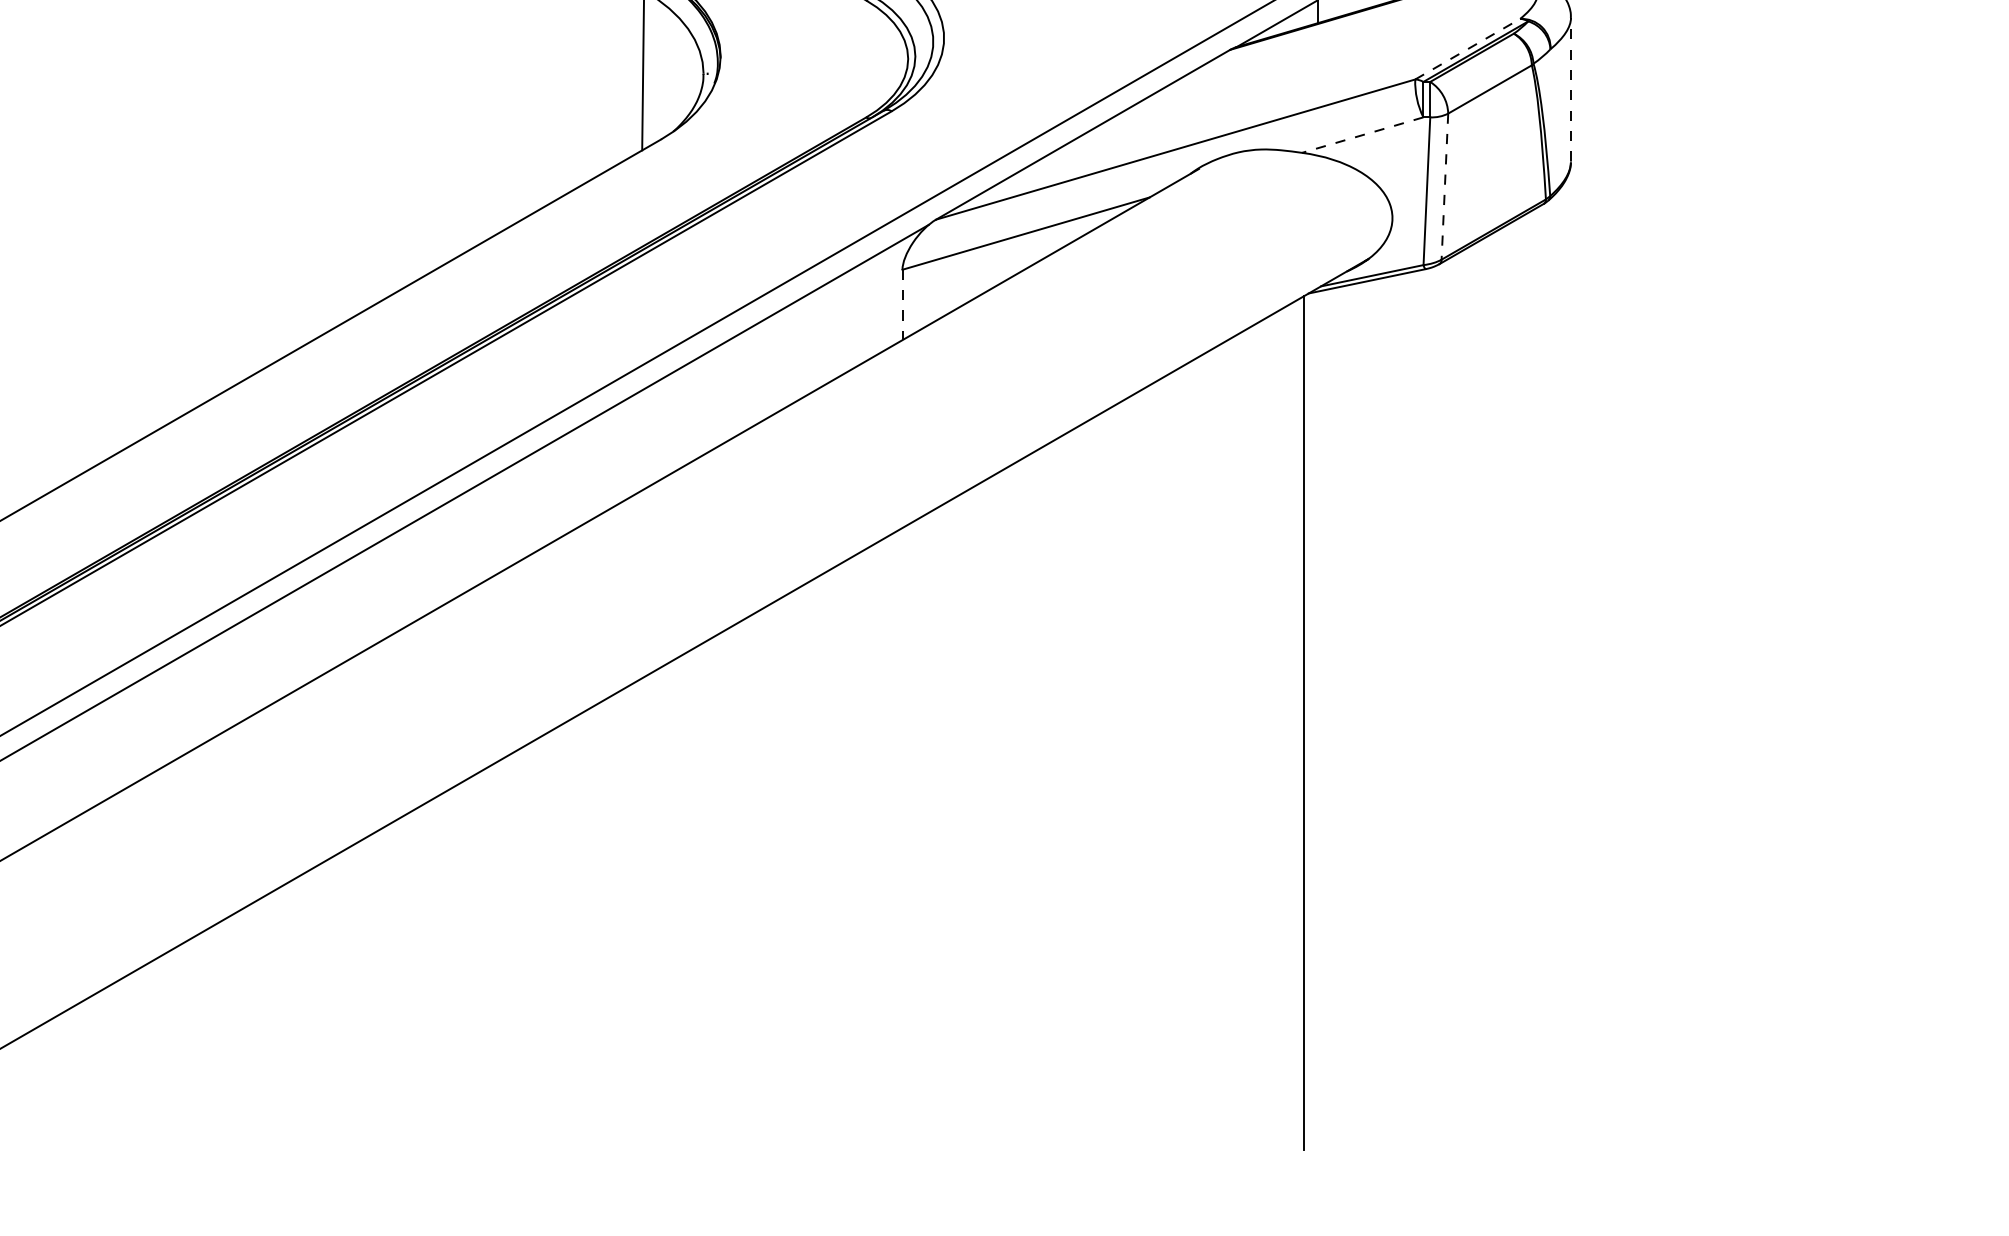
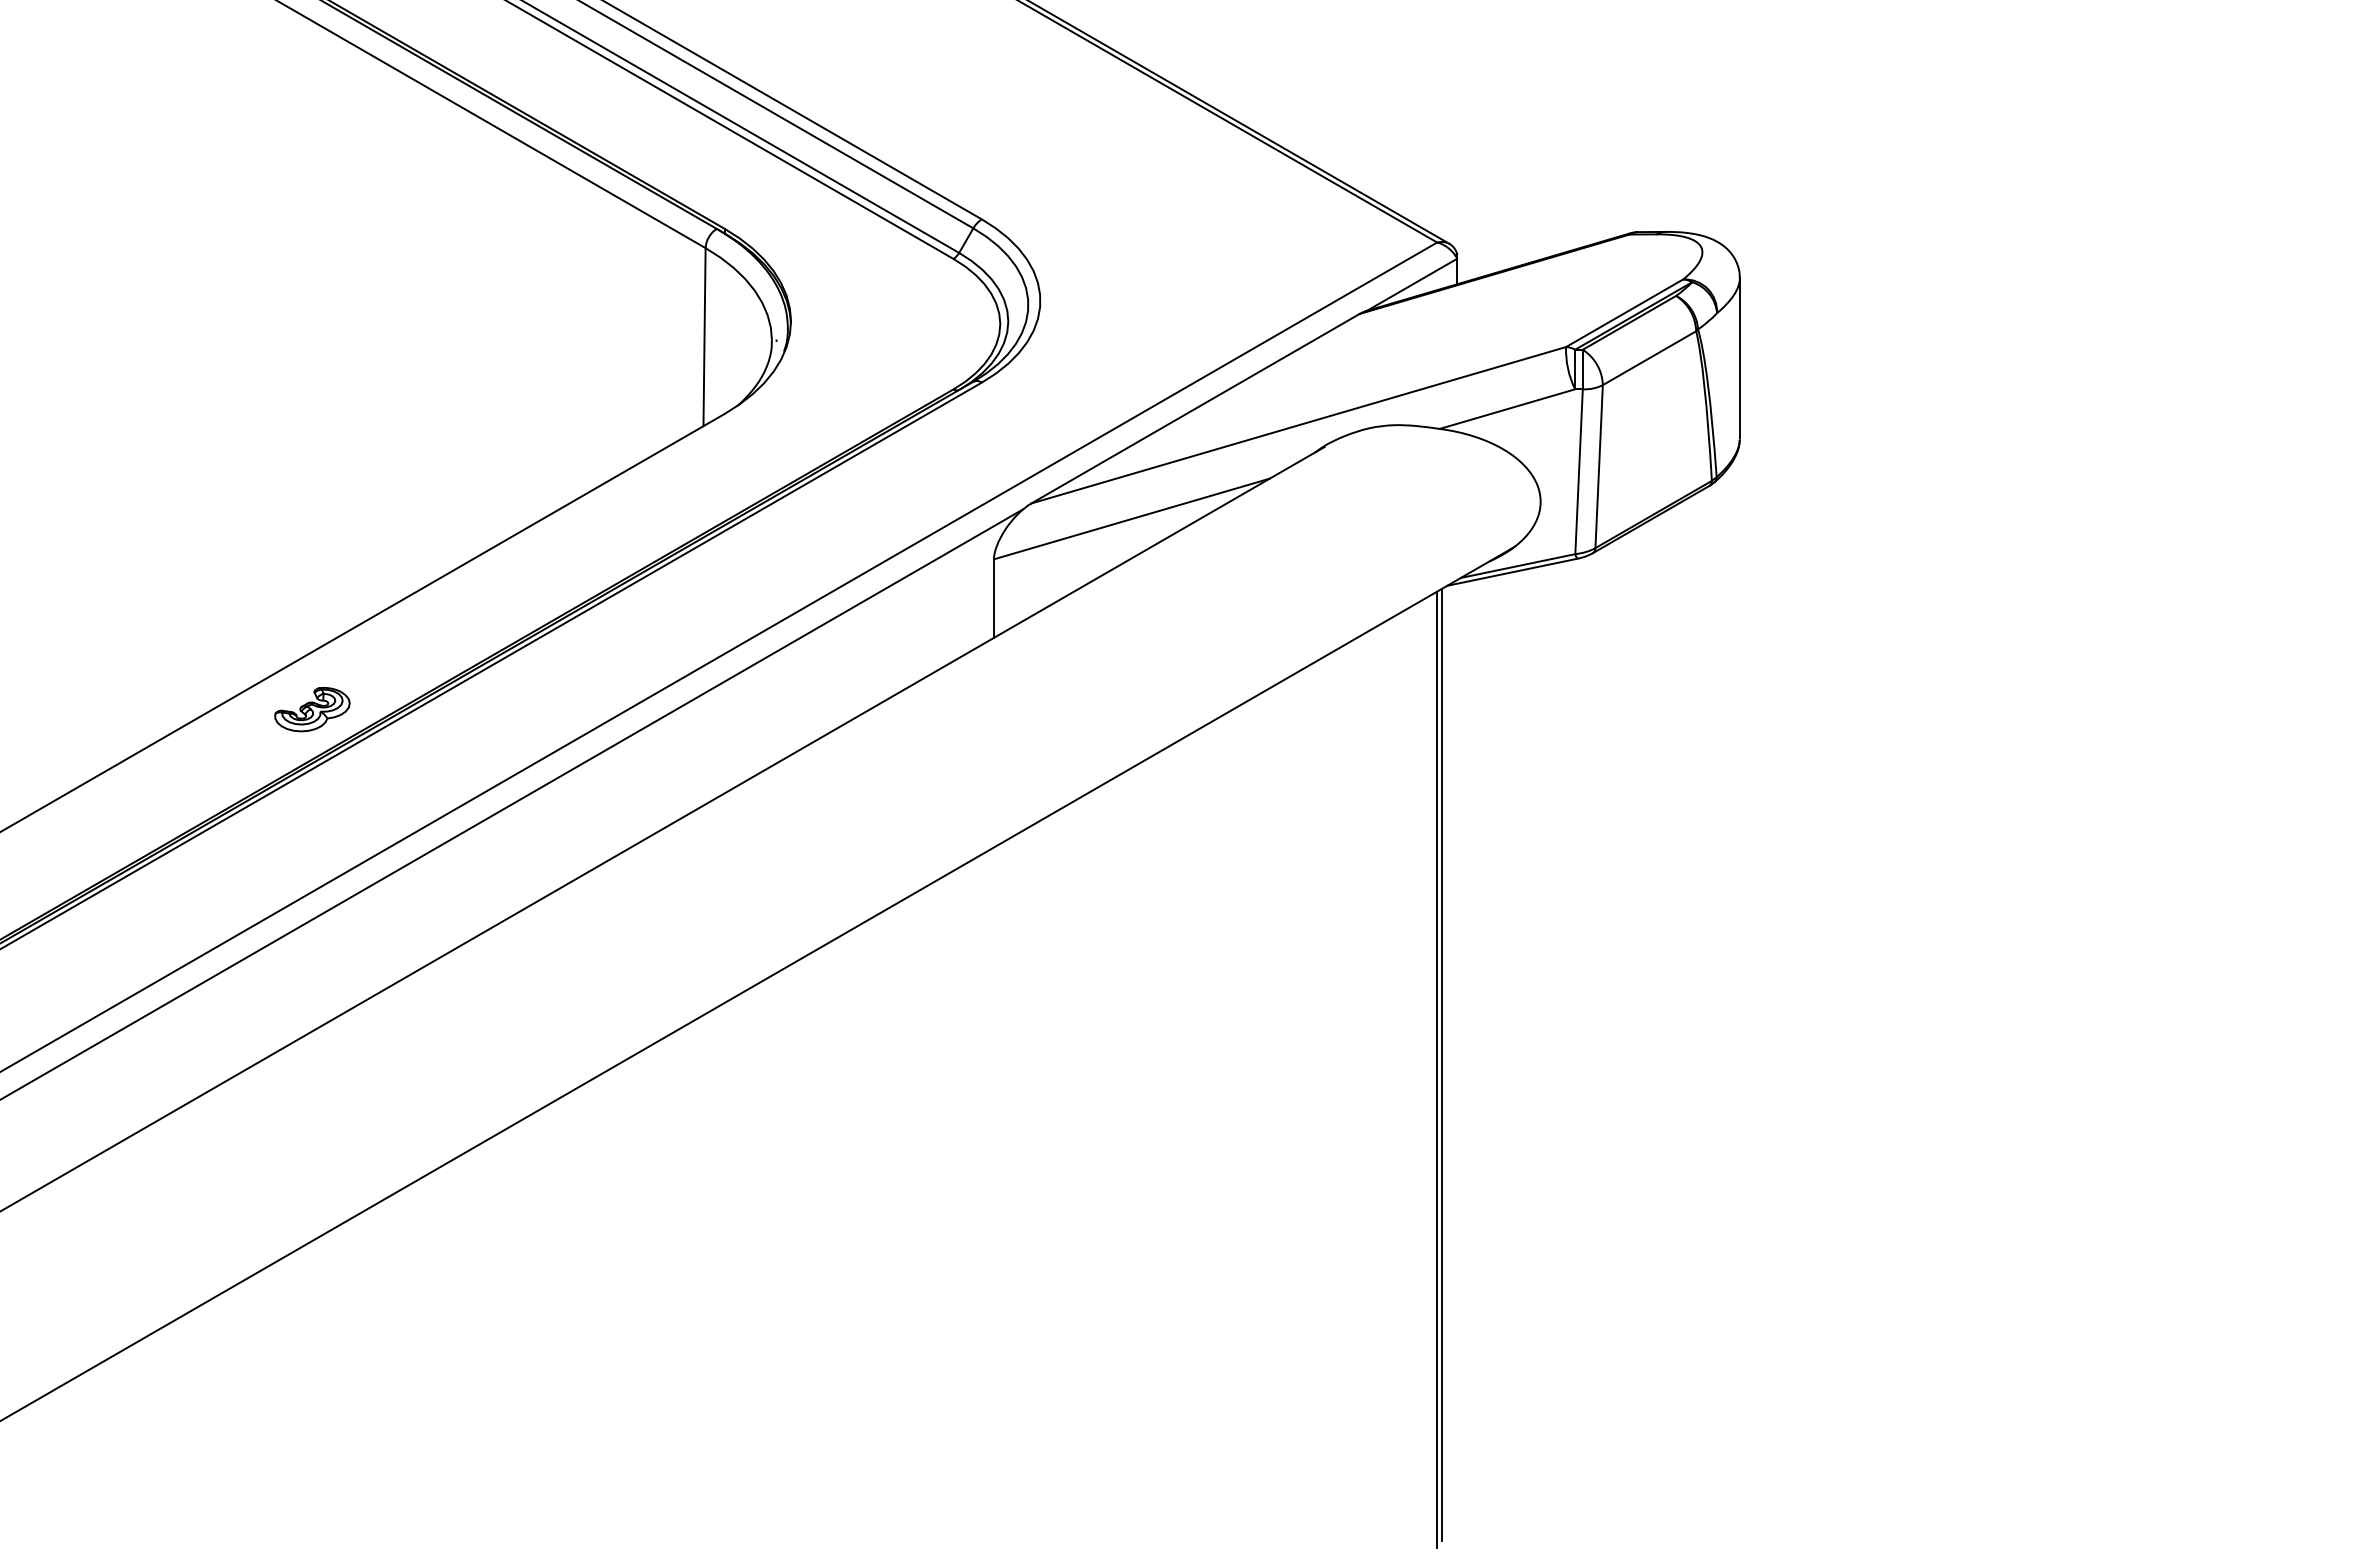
line: (1467, 49) -> (1624, 313), dashed -> solid
line: (1570, 88) -> (1739, 357), dashed -> solid
line: (1362, 135) -> (1507, 409), dashed -> solid
line: (1445, 186) -> (1599, 466), dashed -> solid
line: (902, 305) -> (993, 599), dashed -> solid
part: (291, 404) -> (312, 709), added
line: (1299, 726) -> (1436, 1069), added

